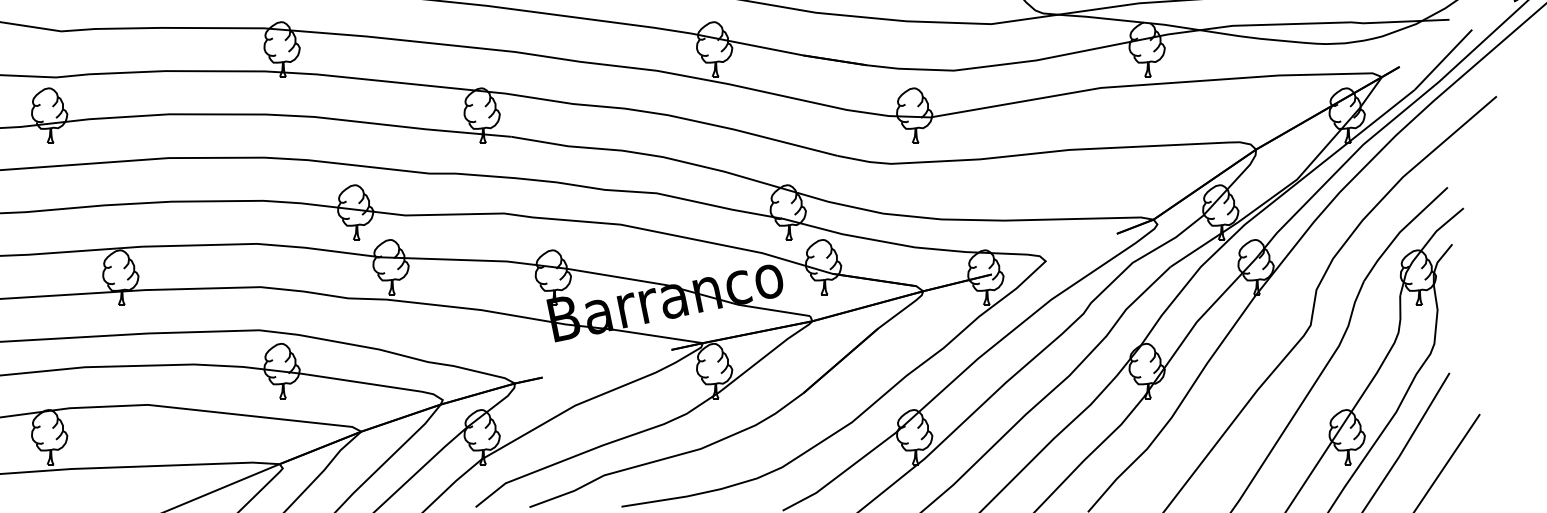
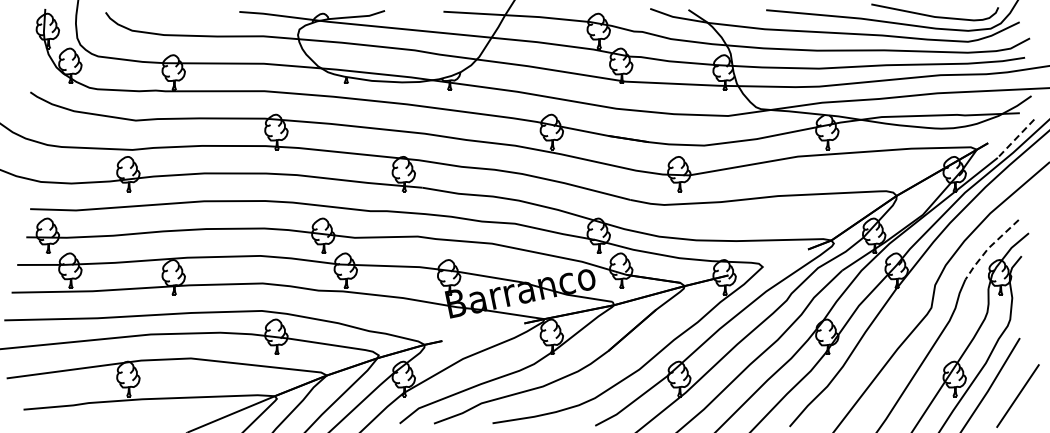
line: (1442, 61) -> (1015, 139), solid -> dashed
line: (1400, 232) -> (988, 248), solid -> dashed

